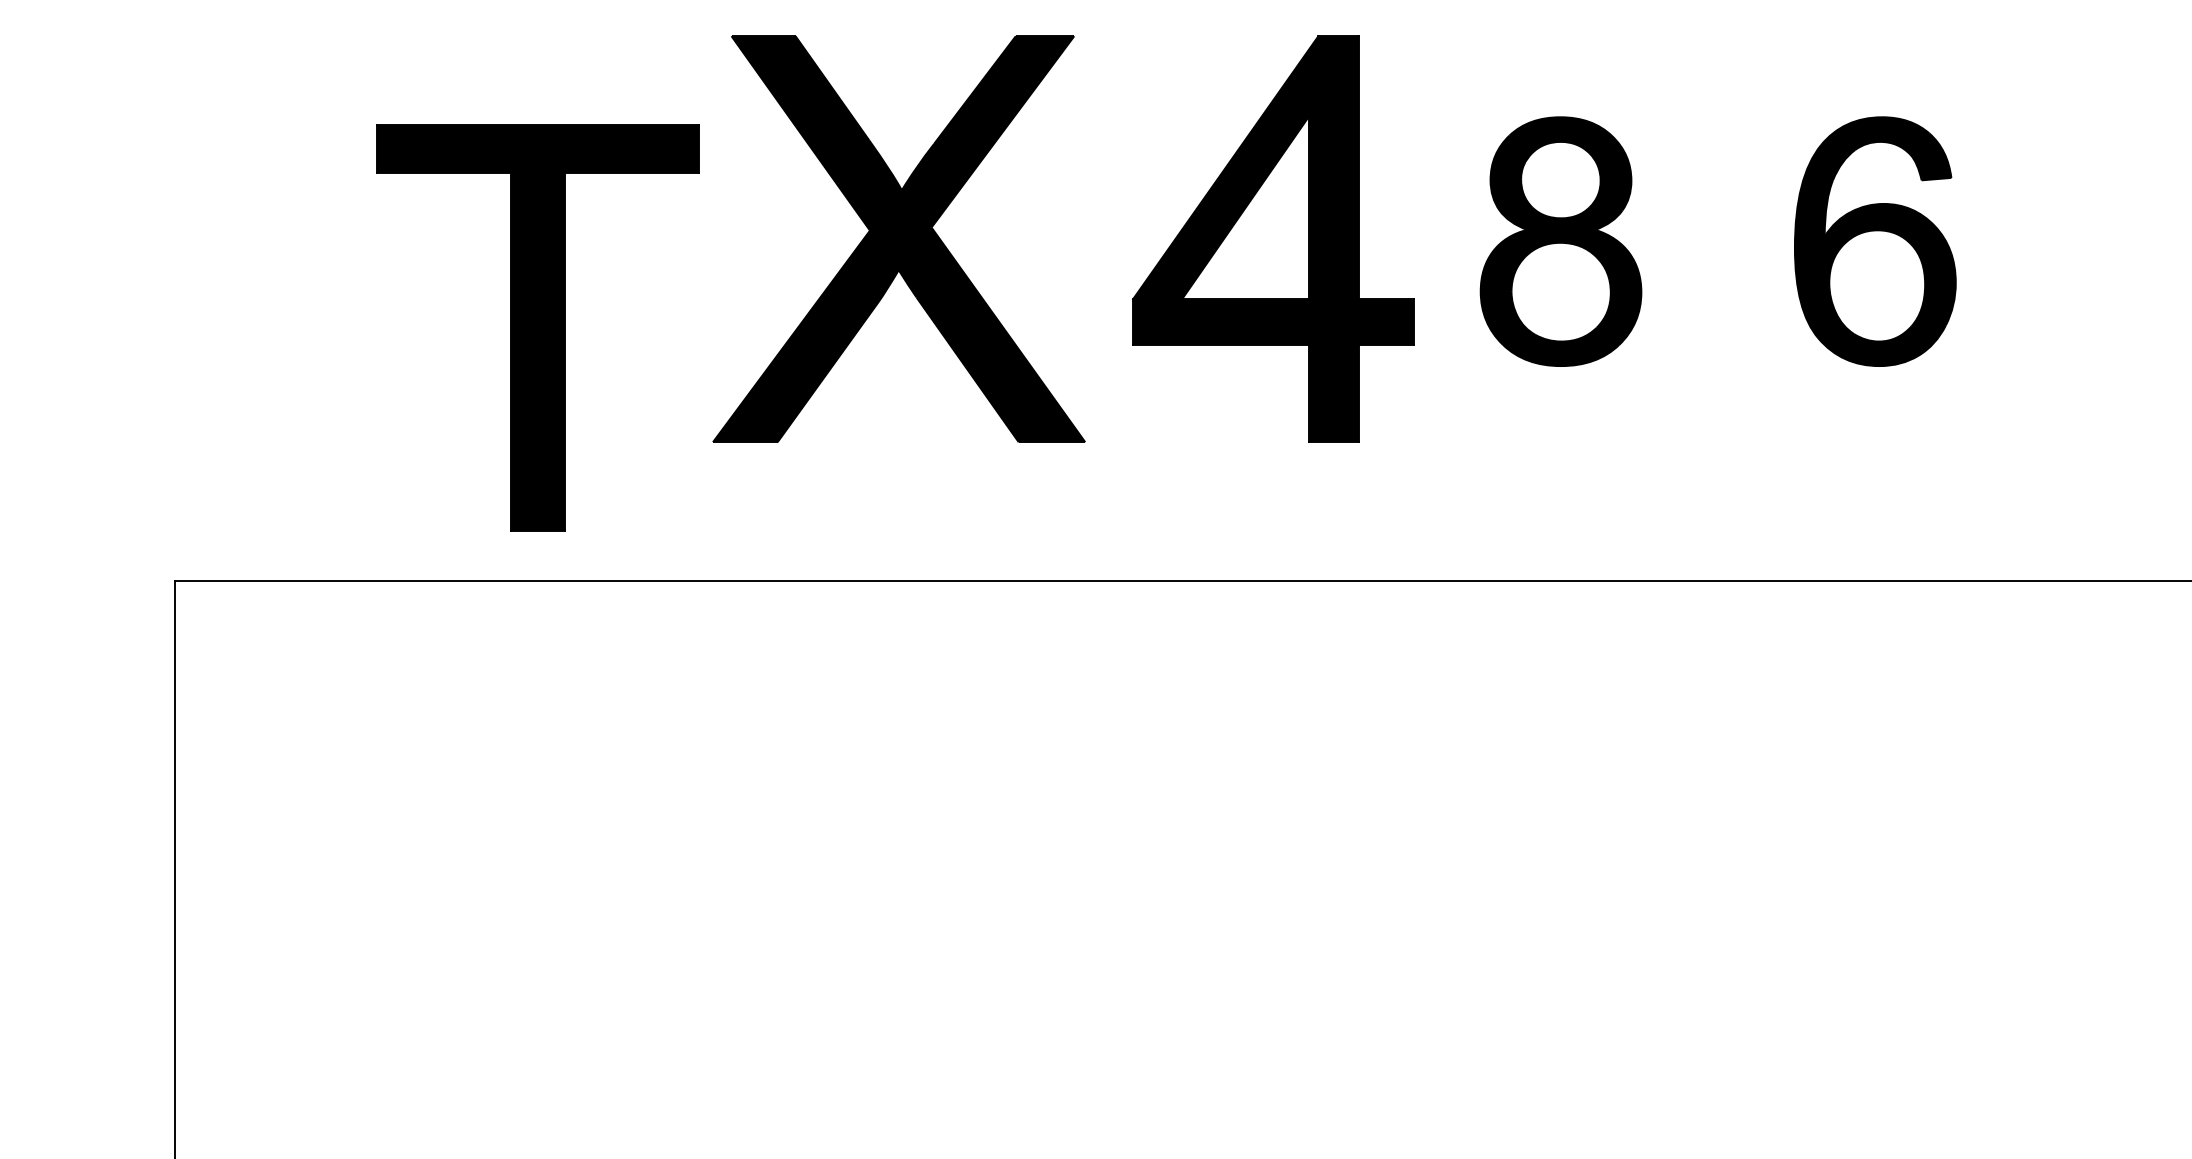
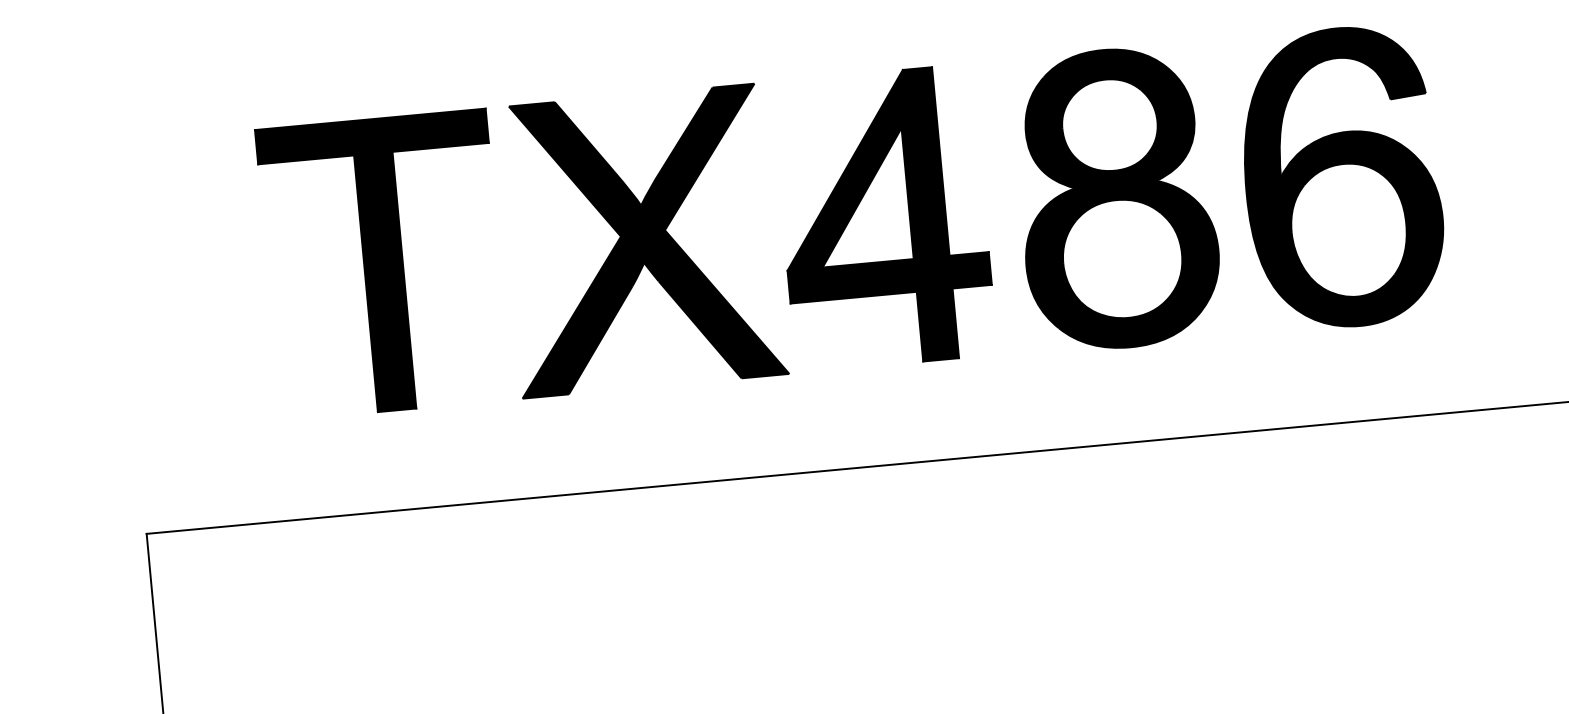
part: (1273, 238) -> (884, 217), moved
part: (1560, 241) -> (1116, 198), size x1.67
part: (1875, 241) -> (1342, 177), size x1.67
part: (537, 327) -> (383, 264), moved

